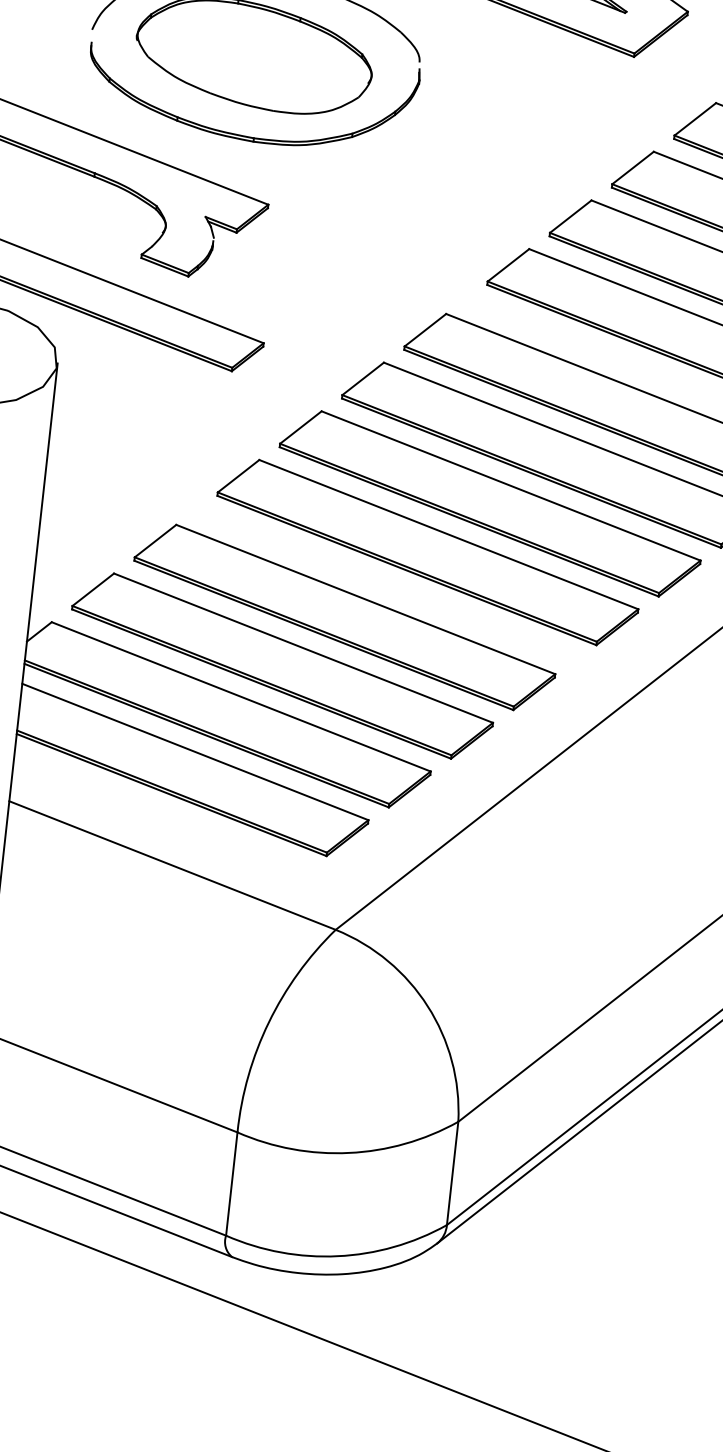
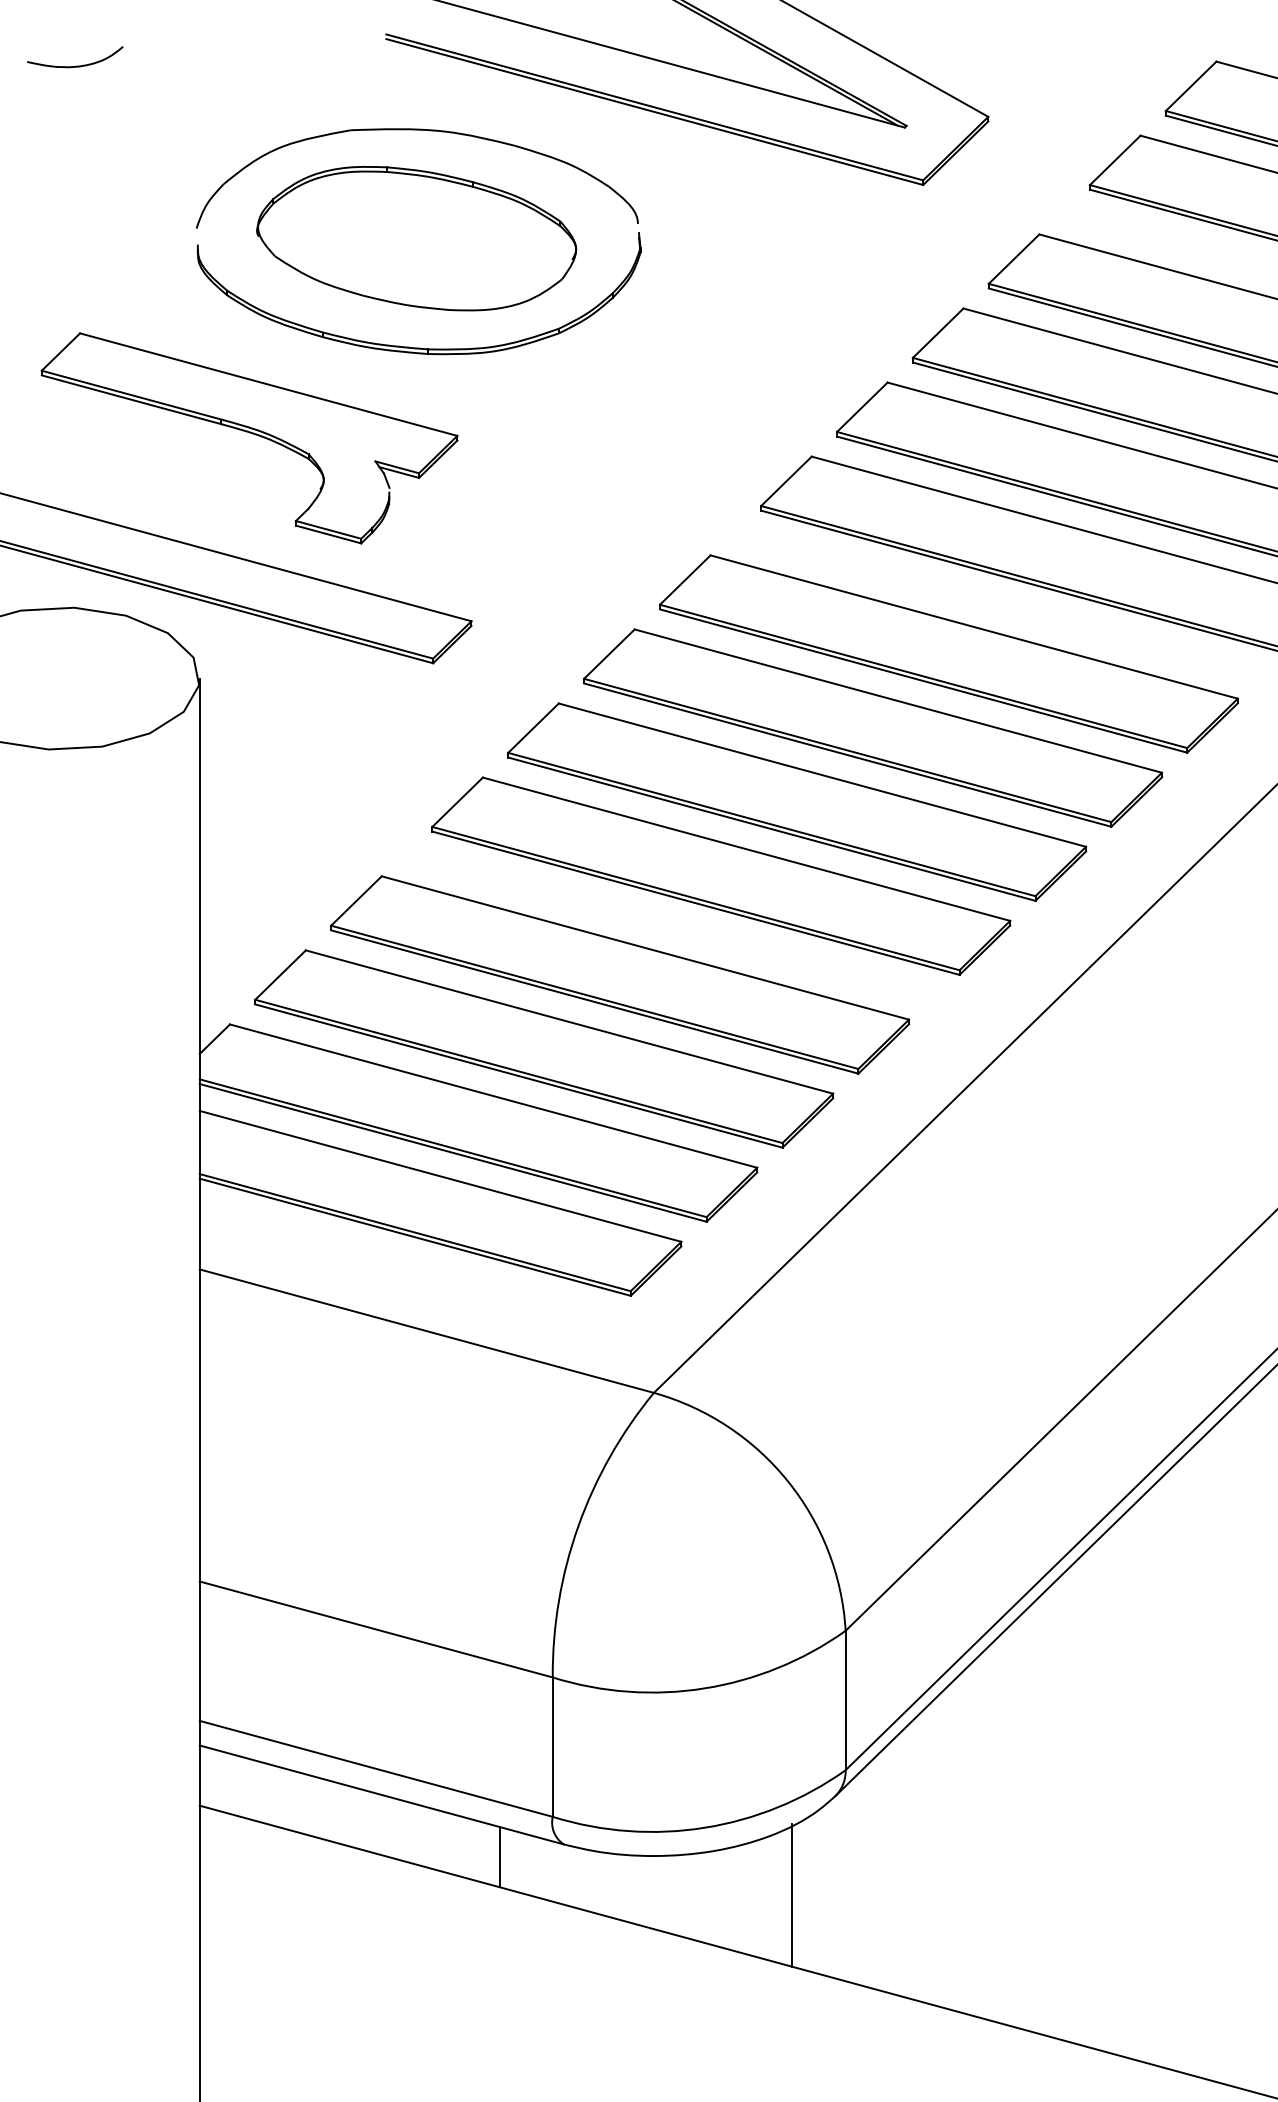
line: (183, 1260) -> (499, 1856), added
line: (397, 1313) -> (792, 1895), added

